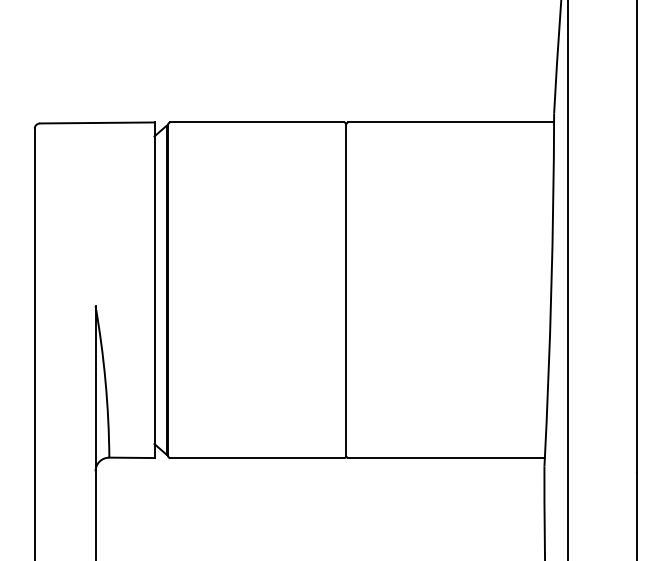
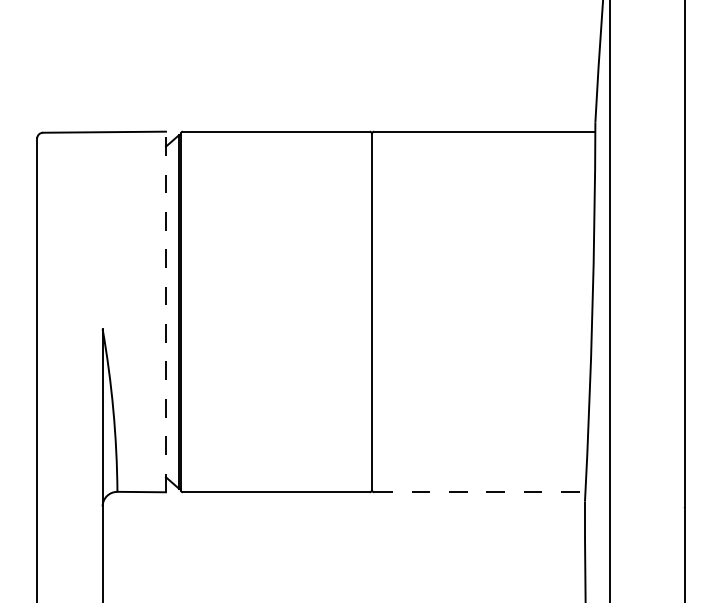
line: (154, 289) -> (165, 311), solid -> dashed
line: (446, 458) -> (479, 492), solid -> dashed

